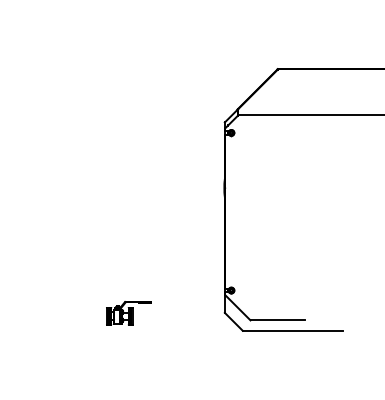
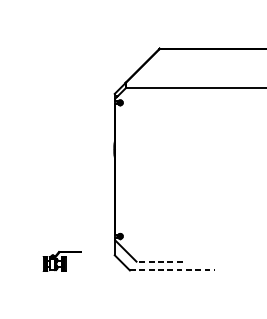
part: (128, 313) -> (61, 261), moved
line: (277, 320) -> (159, 261), solid -> dashed
line: (293, 330) -> (172, 270), solid -> dashed

